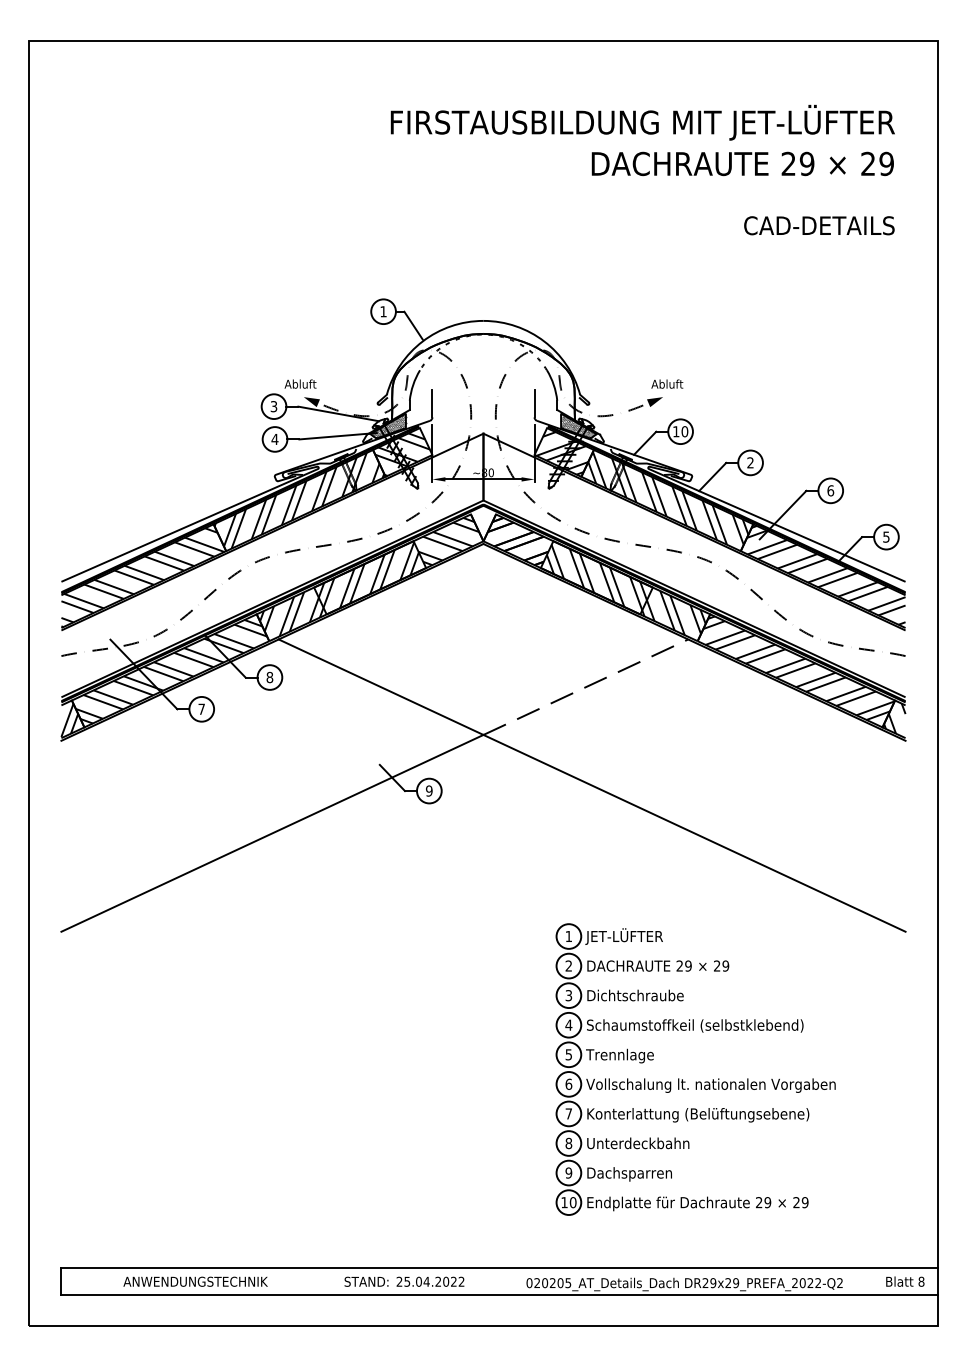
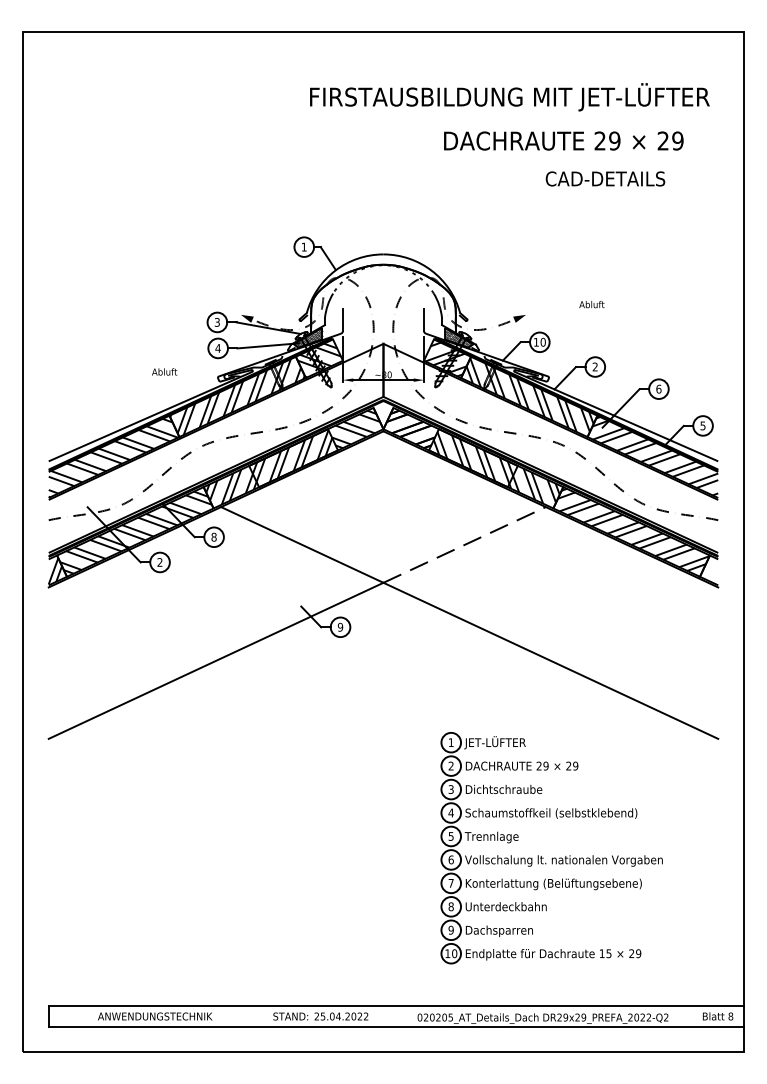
text: (742, 163) -> (563, 140), moved
text: (819, 225) -> (605, 178), moved
text: (300, 383) -> (164, 371), moved
text: (667, 383) -> (592, 304), moved
text: (201, 708) -> (159, 561), 7 -> 2
hatch: (894, 718) -> (709, 569), removed
text: (763, 1202) -> (605, 953), 29 -> 15

